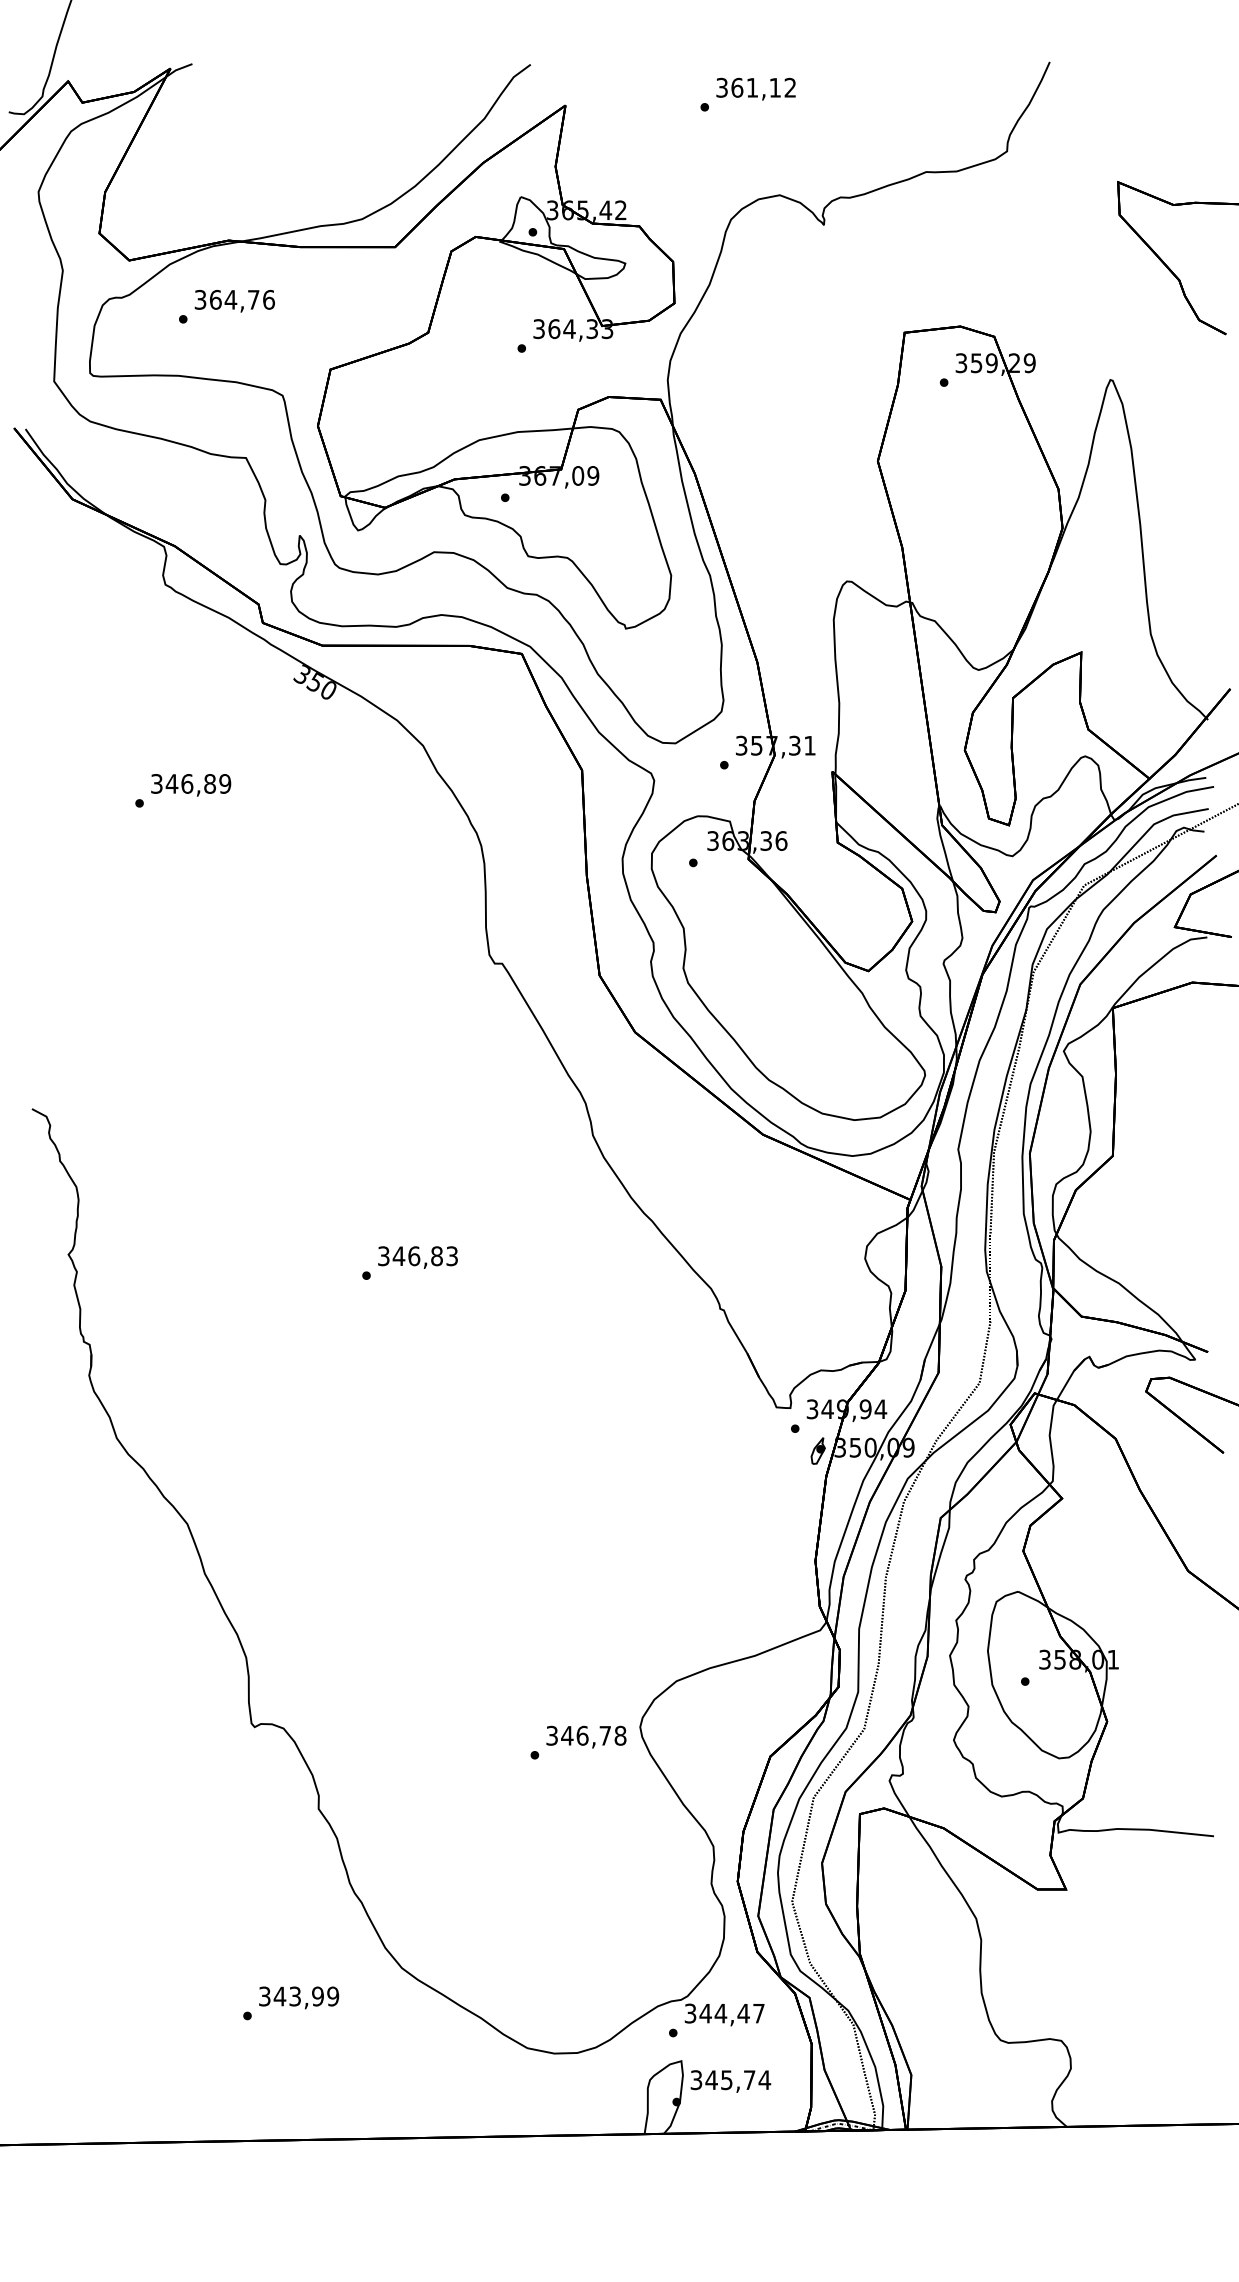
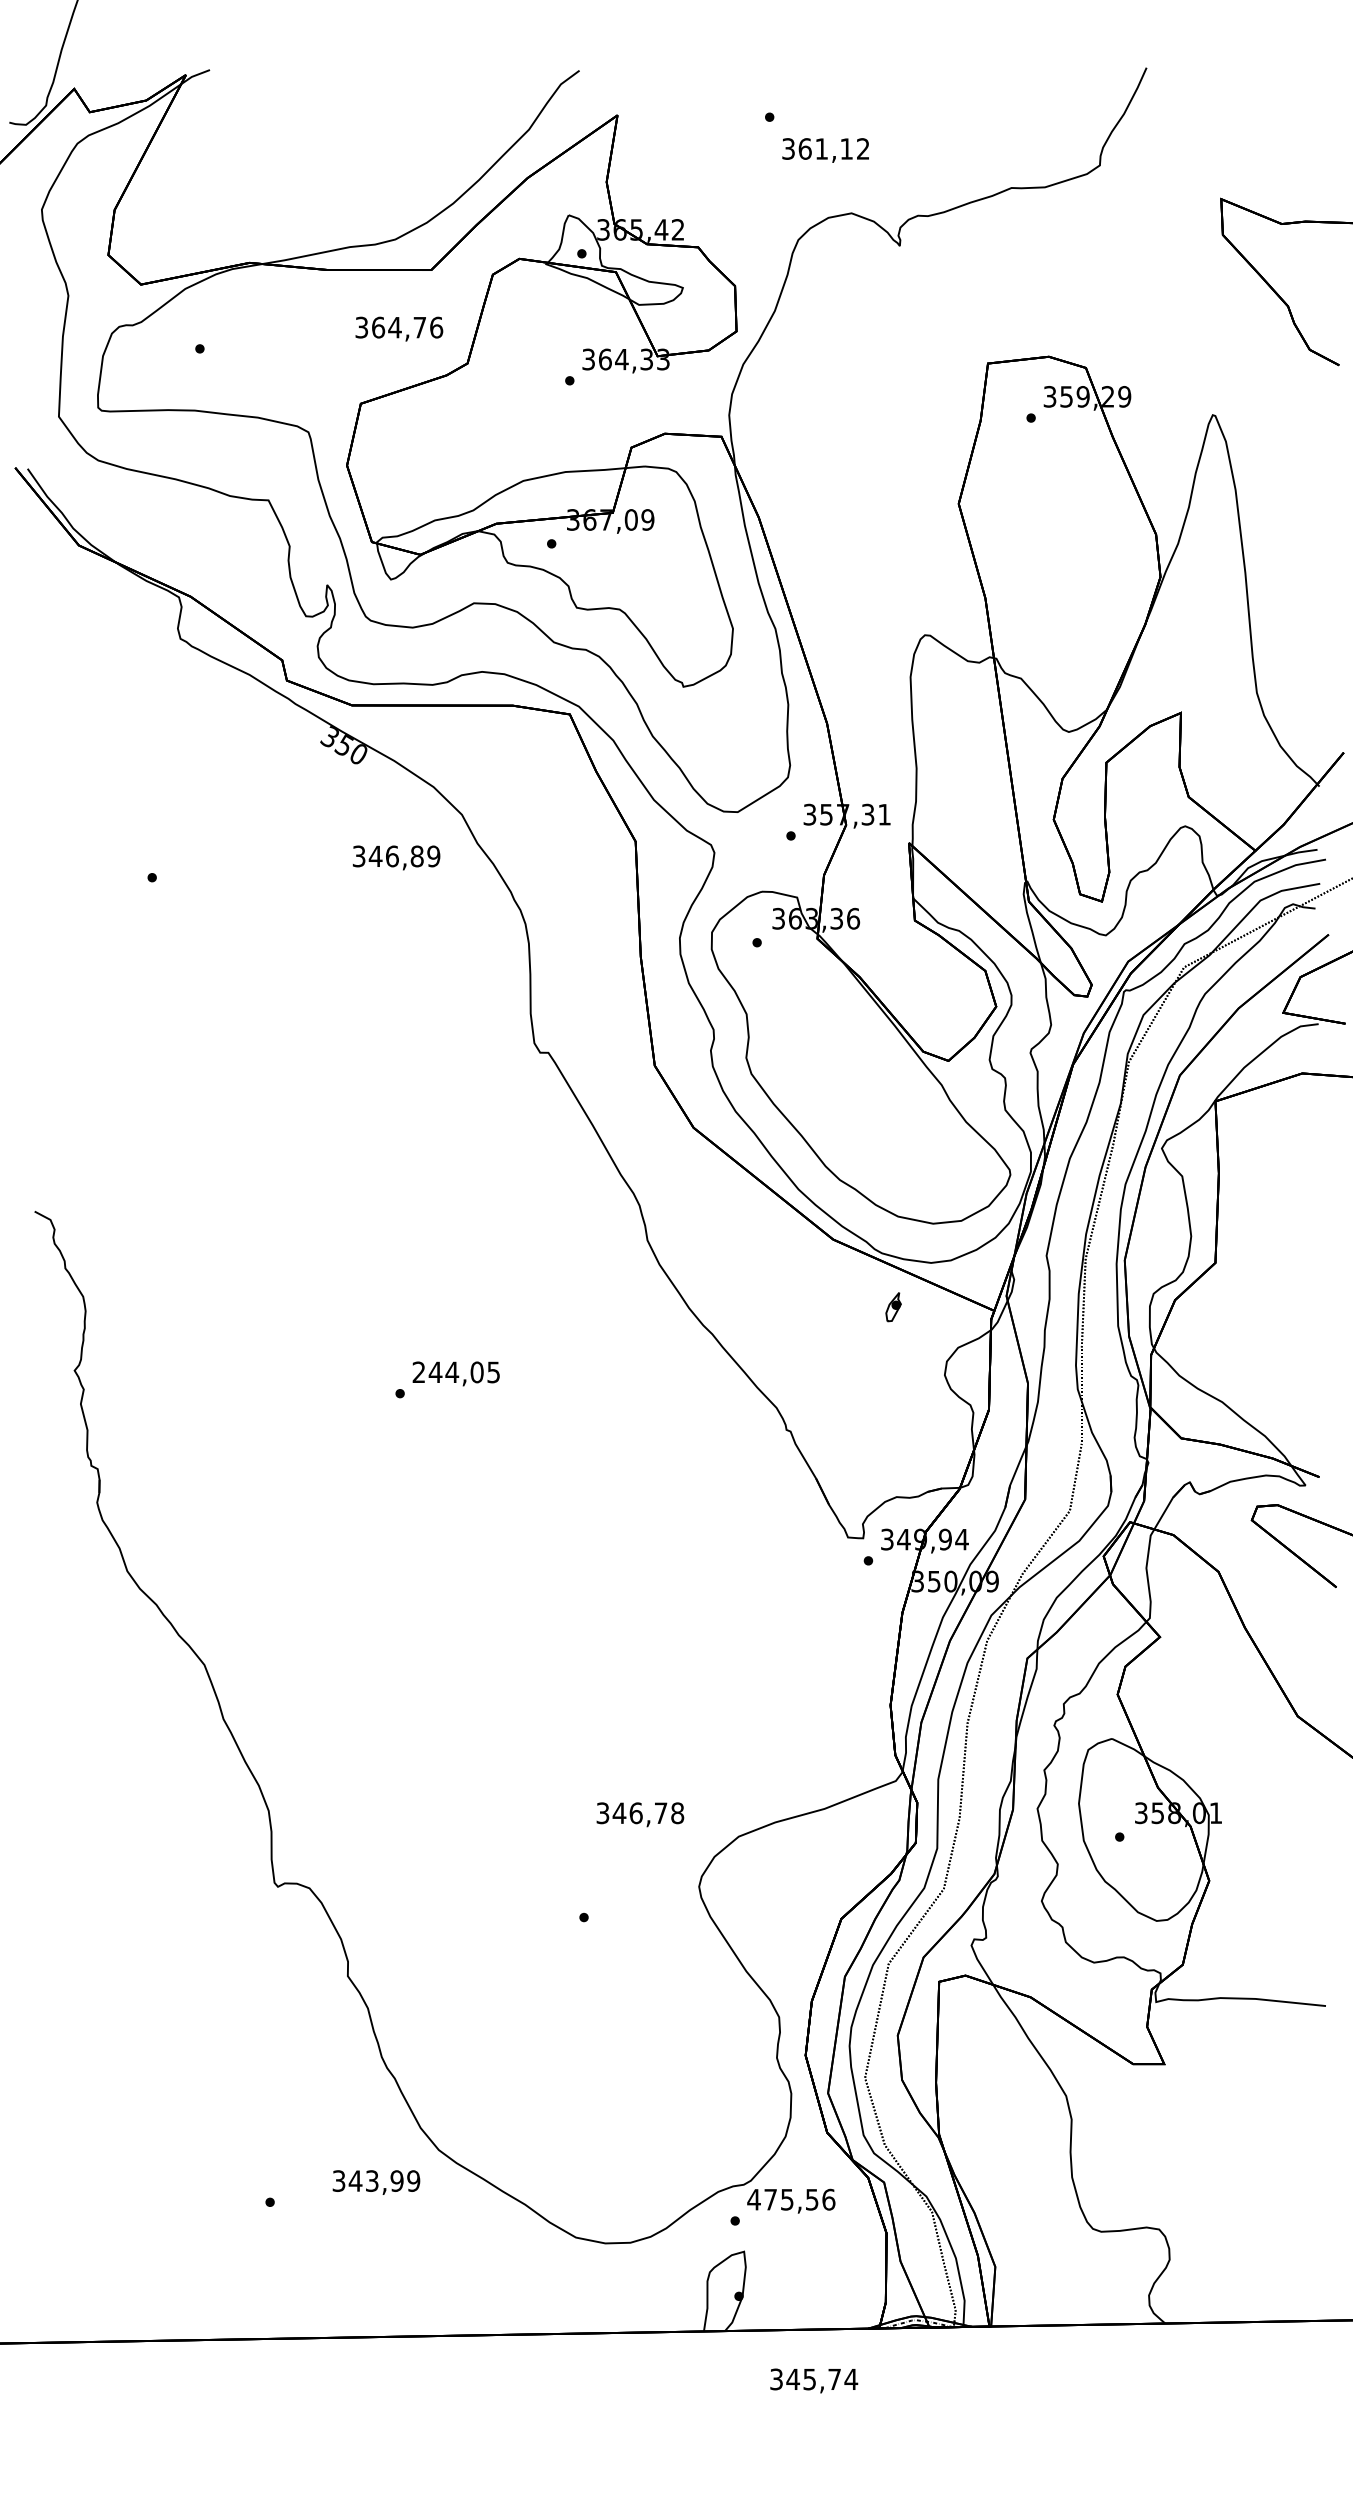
text: (755, 89) -> (825, 150), moved
text: (235, 300) -> (399, 328), moved
text: (191, 784) -> (396, 857), moved
text: (417, 1256) -> (455, 1372), 346,83 -> 244,05
part: (818, 1451) -> (893, 1307), moved
text: (586, 1736) -> (640, 1814), moved
text: (299, 1997) -> (376, 2182), moved
text: (724, 2013) -> (791, 2199), 344,47 -> 475,56
text: (731, 2081) -> (814, 2380), moved

